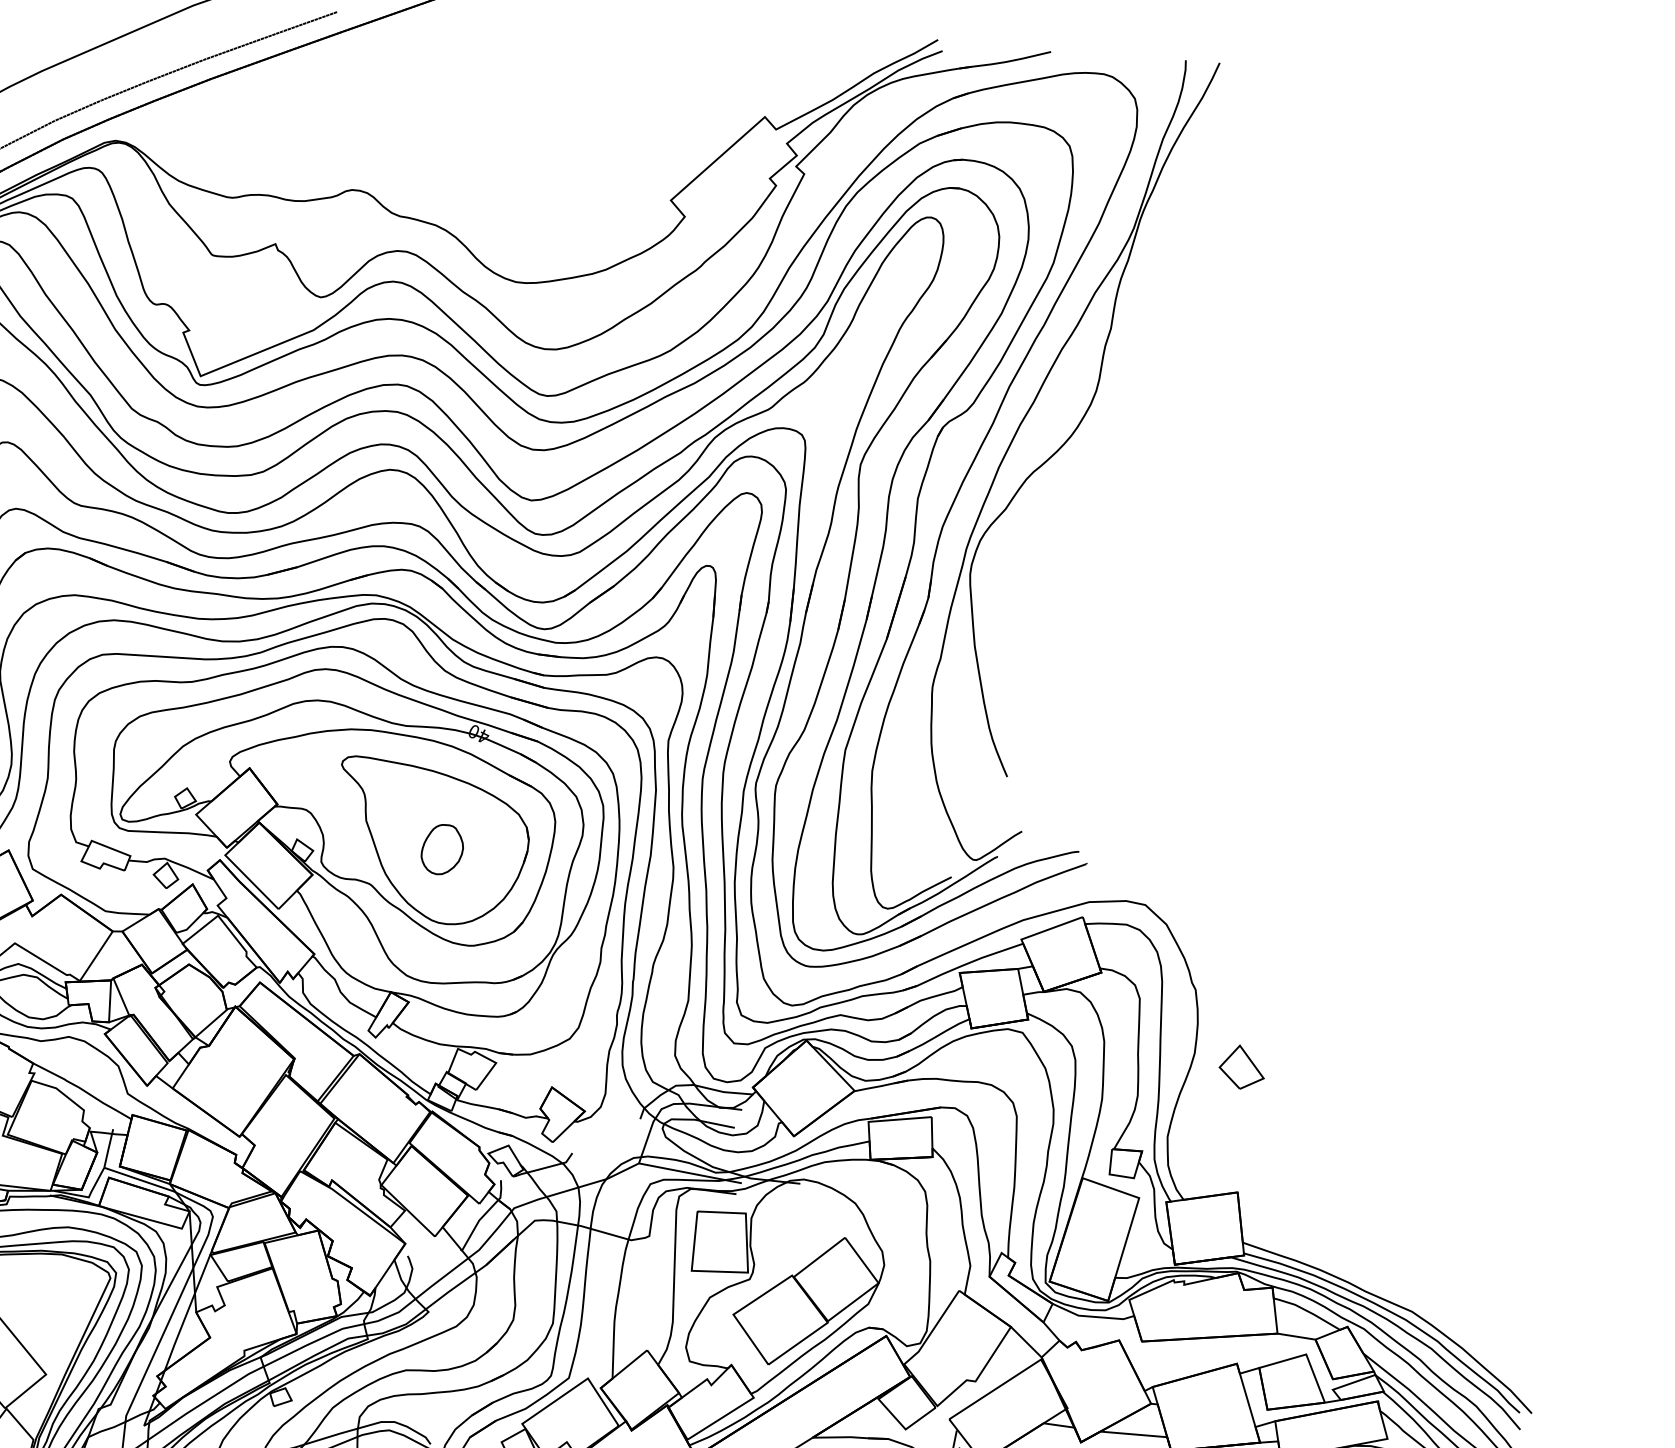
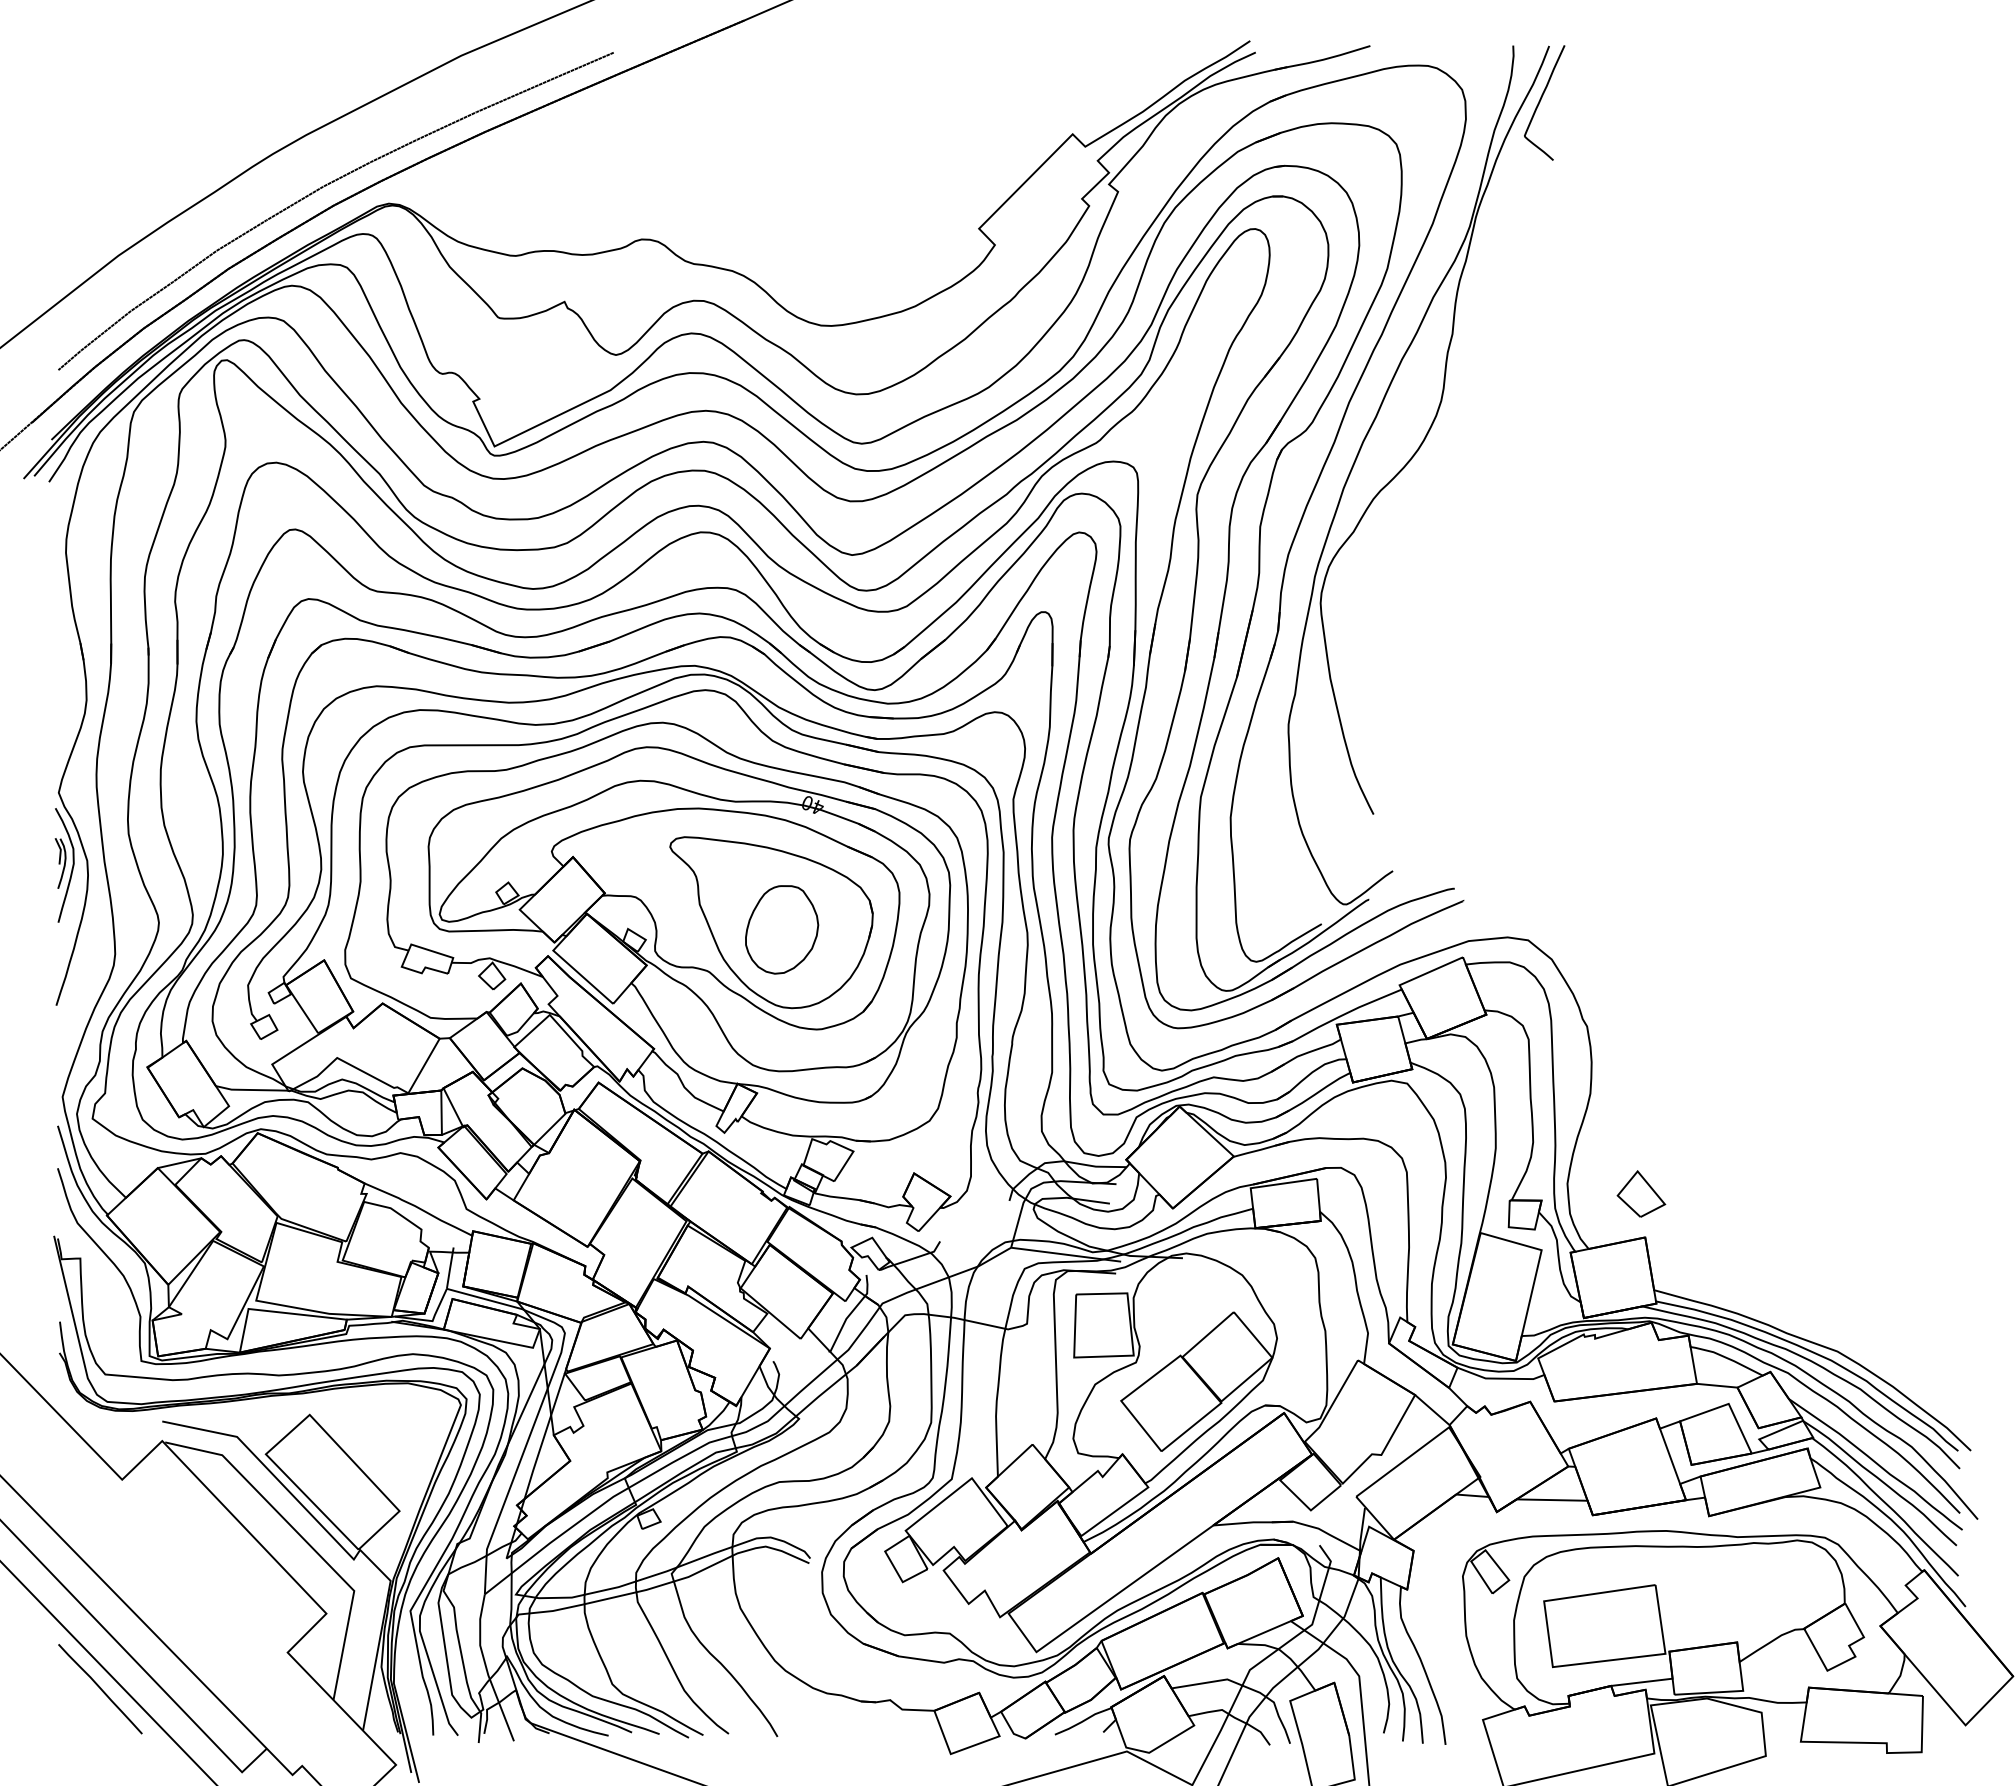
curve: (1209, 113) -> (1541, 100), added
part: (442, 849) -> (782, 929), size x1.67
part: (1242, 1066) -> (1641, 1193), moved

